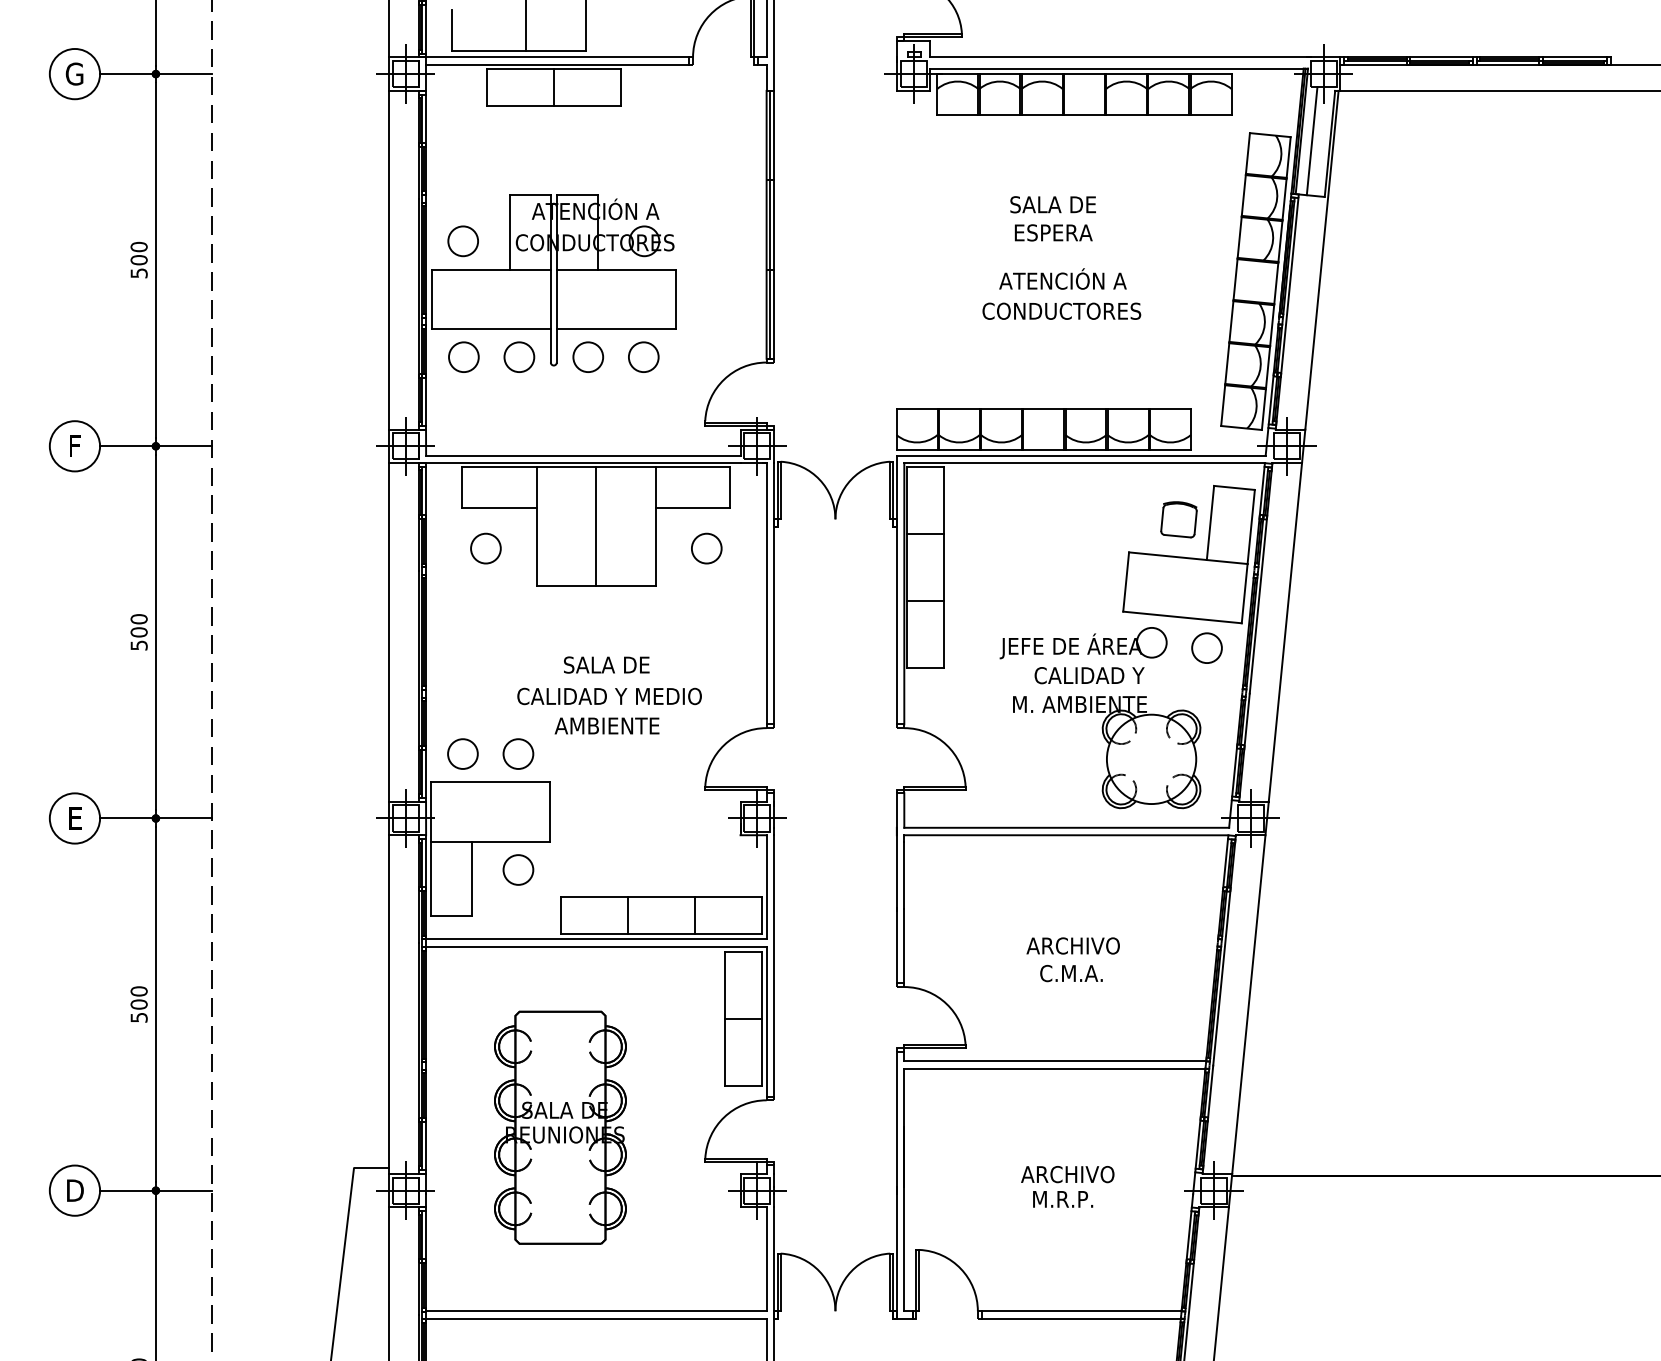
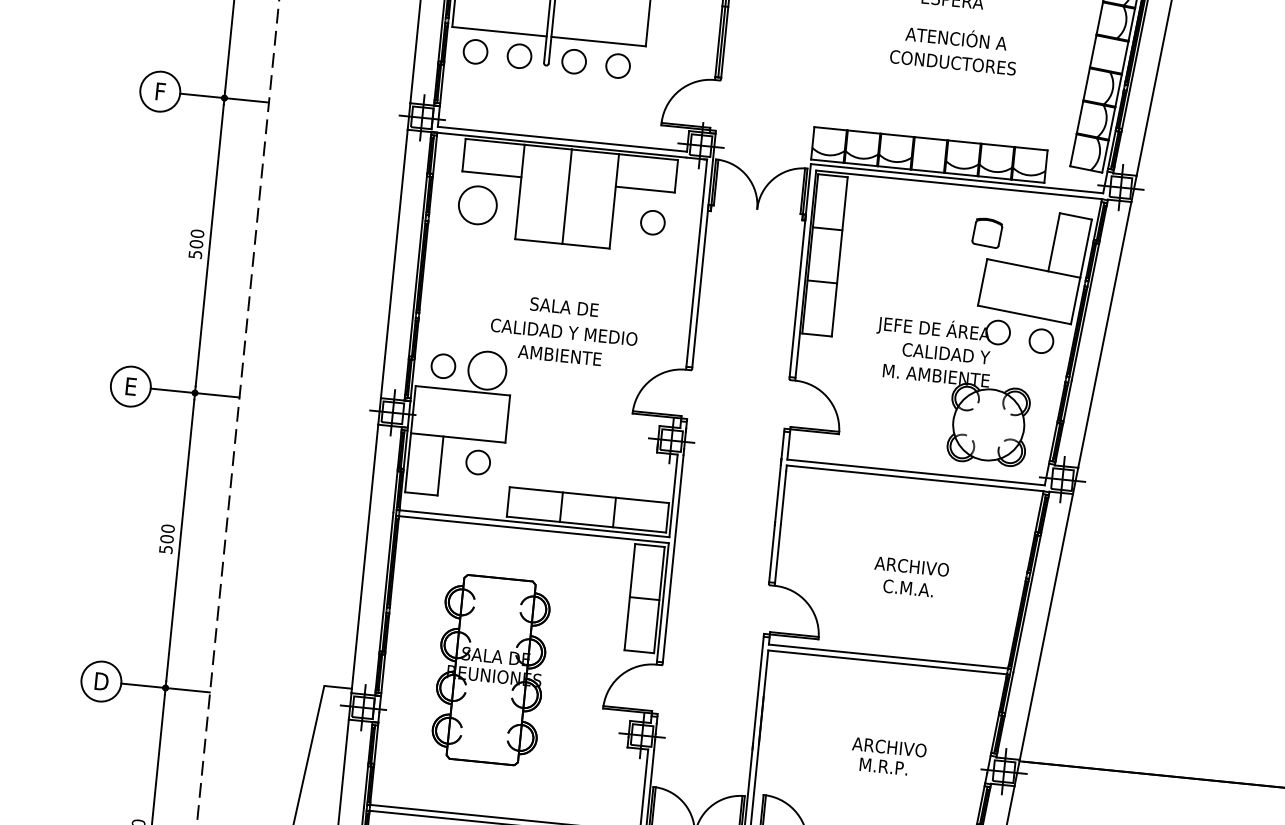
part: (1178, 519) -> (987, 232), moved
circle: (485, 548) -> (477, 205), size x1.6
circle: (518, 753) -> (487, 370), size x1.6

